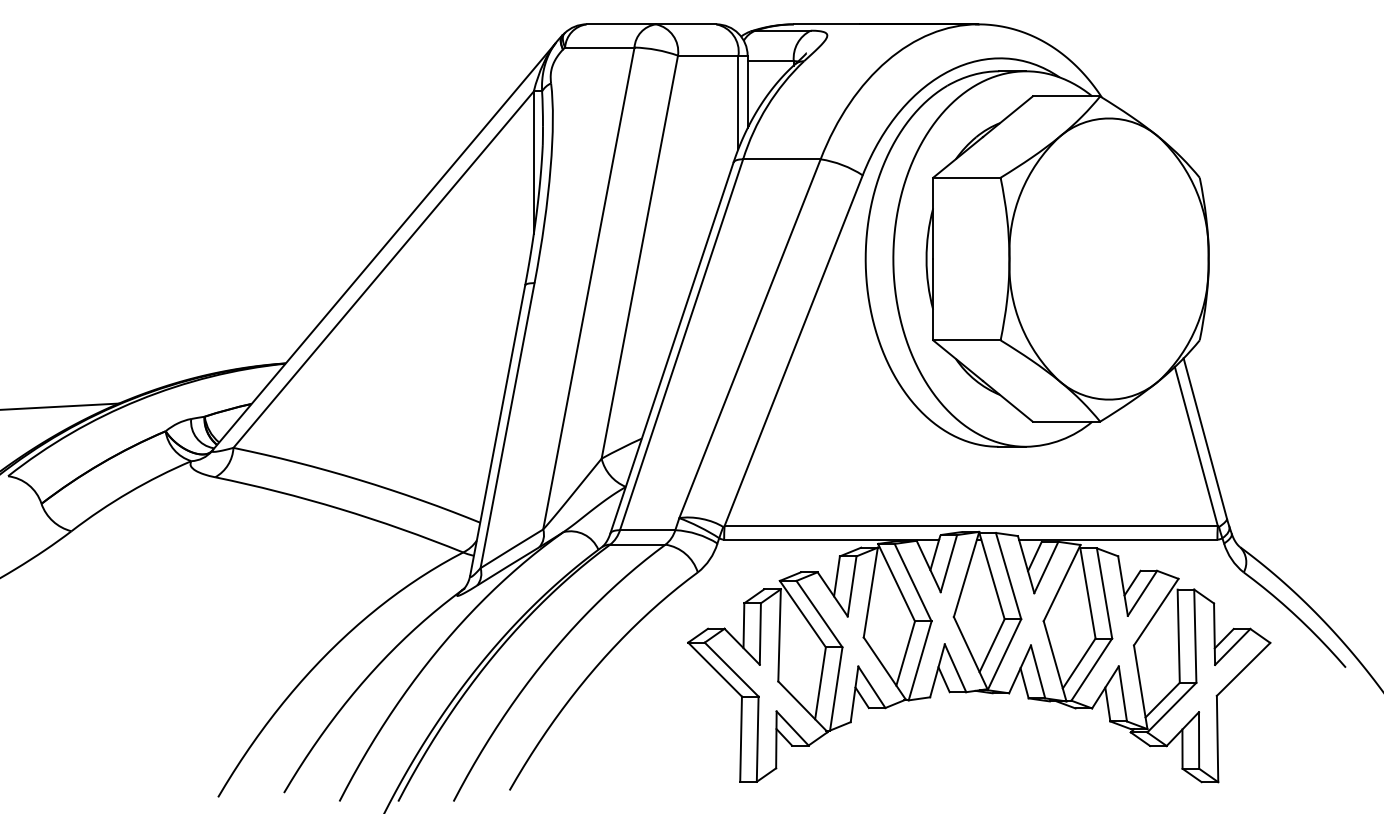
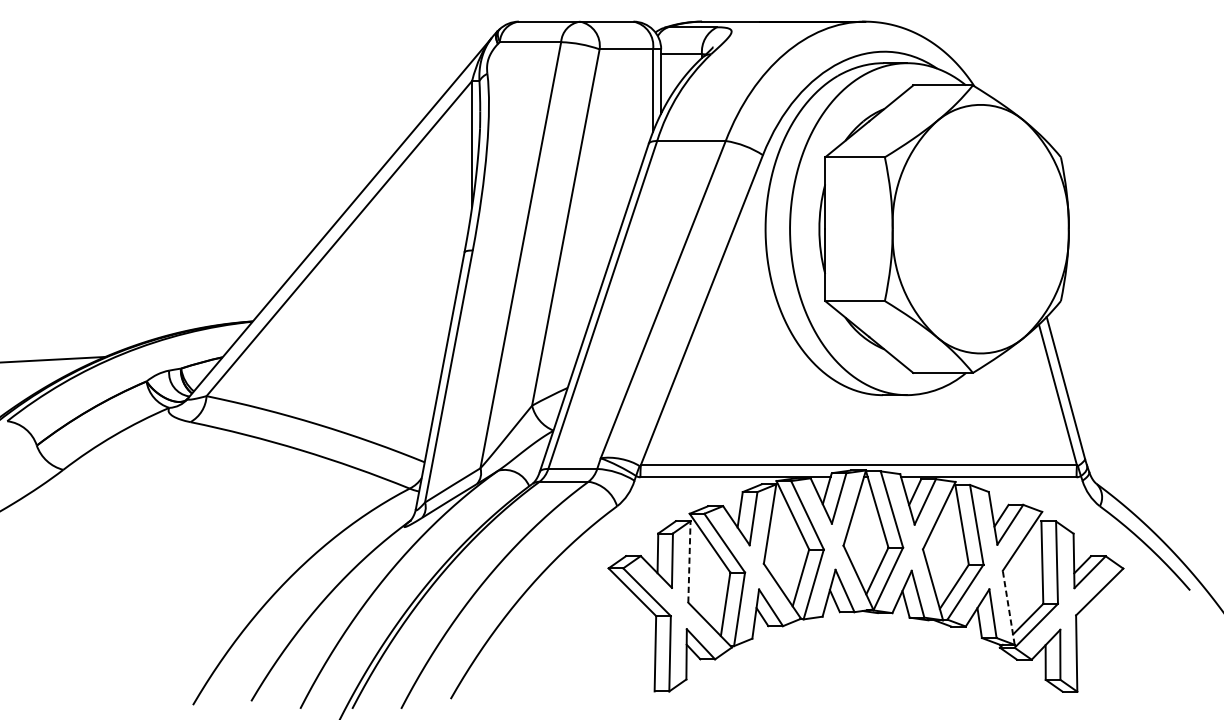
line: (779, 634) -> (689, 561), solid -> dashed
line: (1140, 686) -> (1008, 607), solid -> dashed

